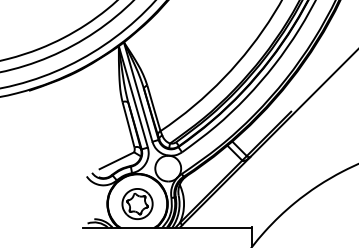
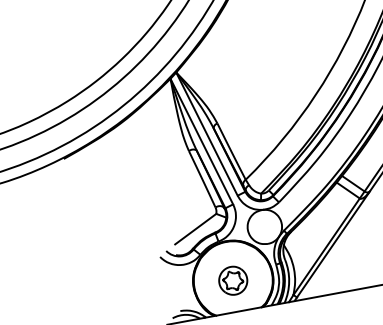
part: (137, 203) -> (233, 280), size x0.7

